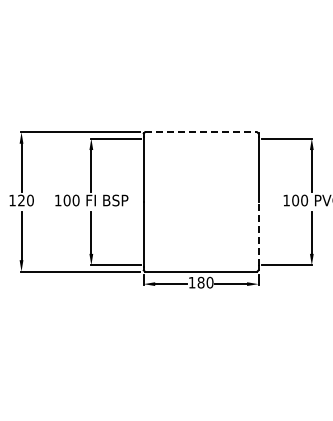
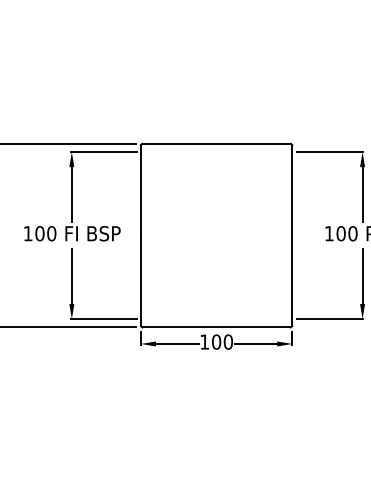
line: (201, 132) -> (217, 144), dashed -> solid
line: (258, 233) -> (292, 277), dashed -> solid
text: (200, 282) -> (215, 341), 180 -> 100

